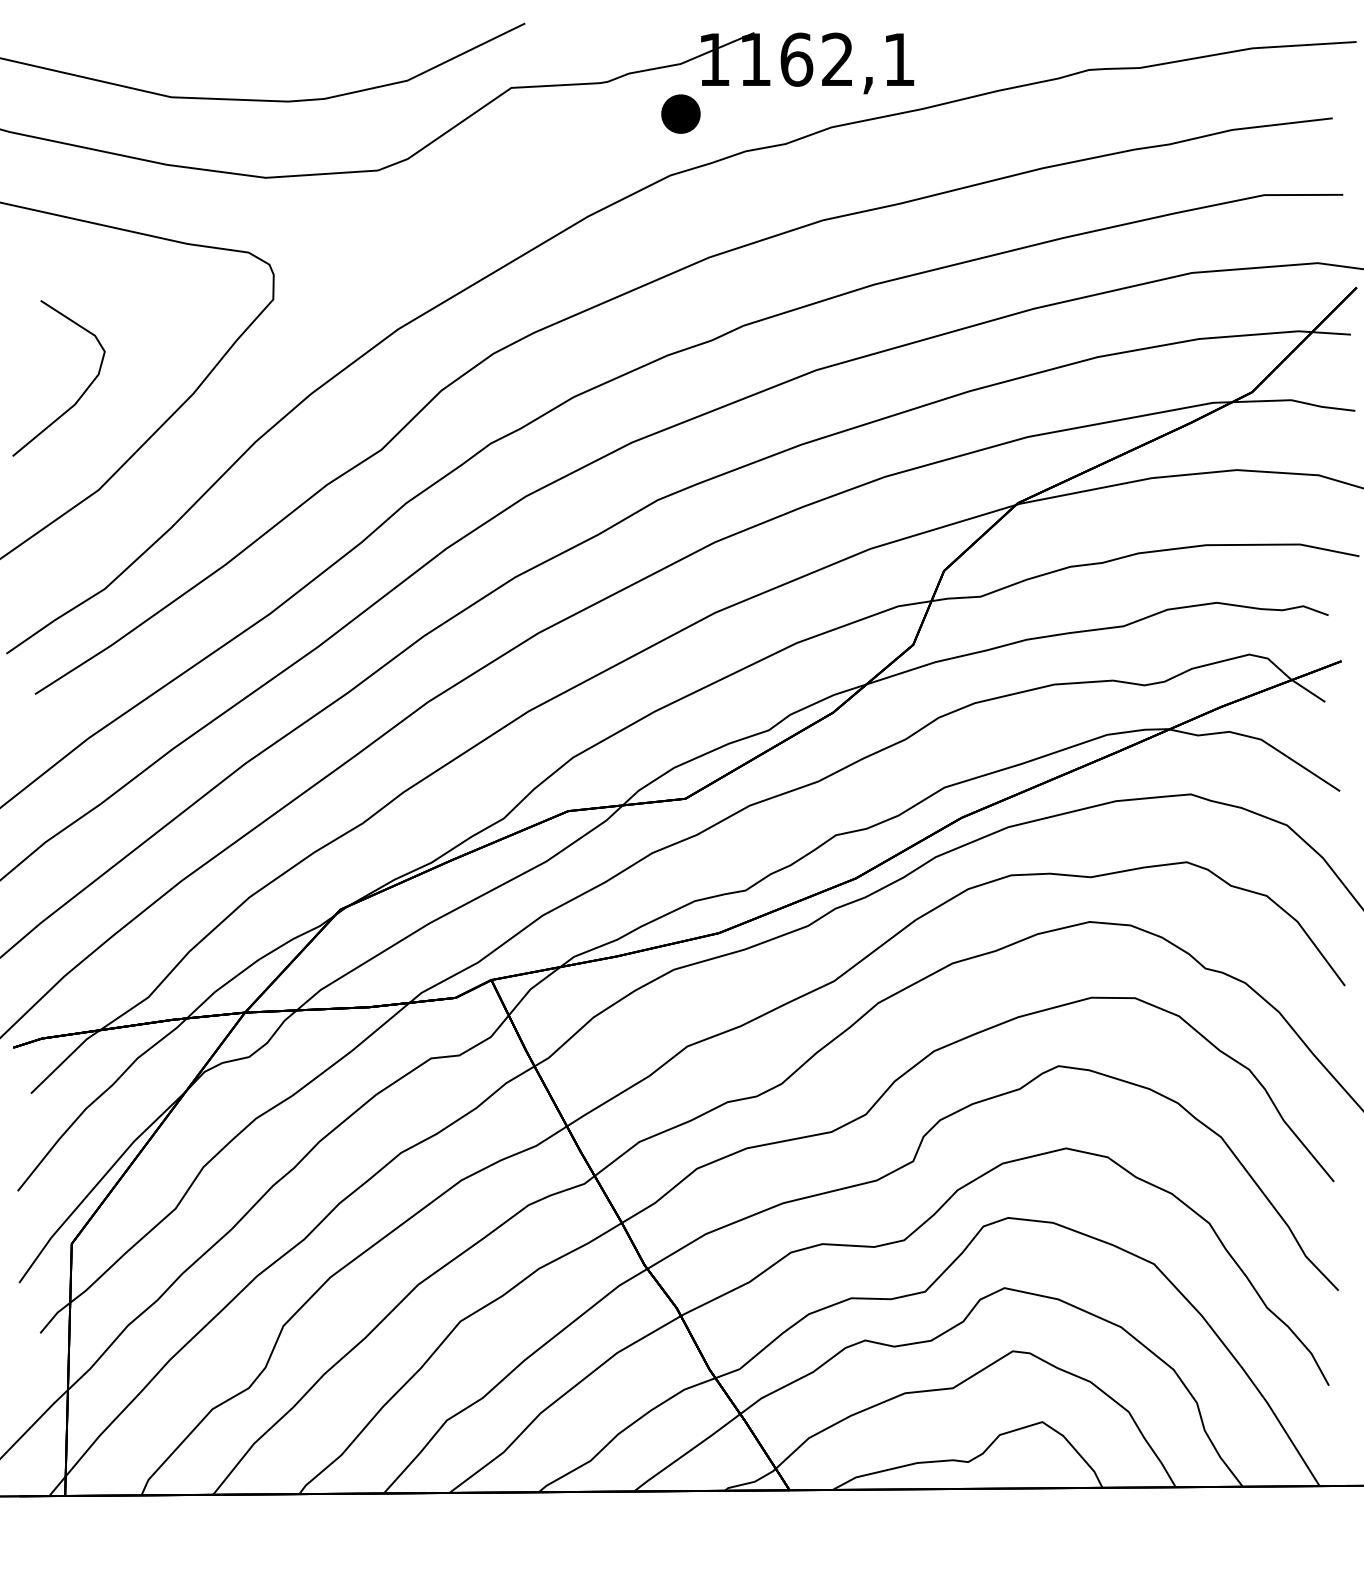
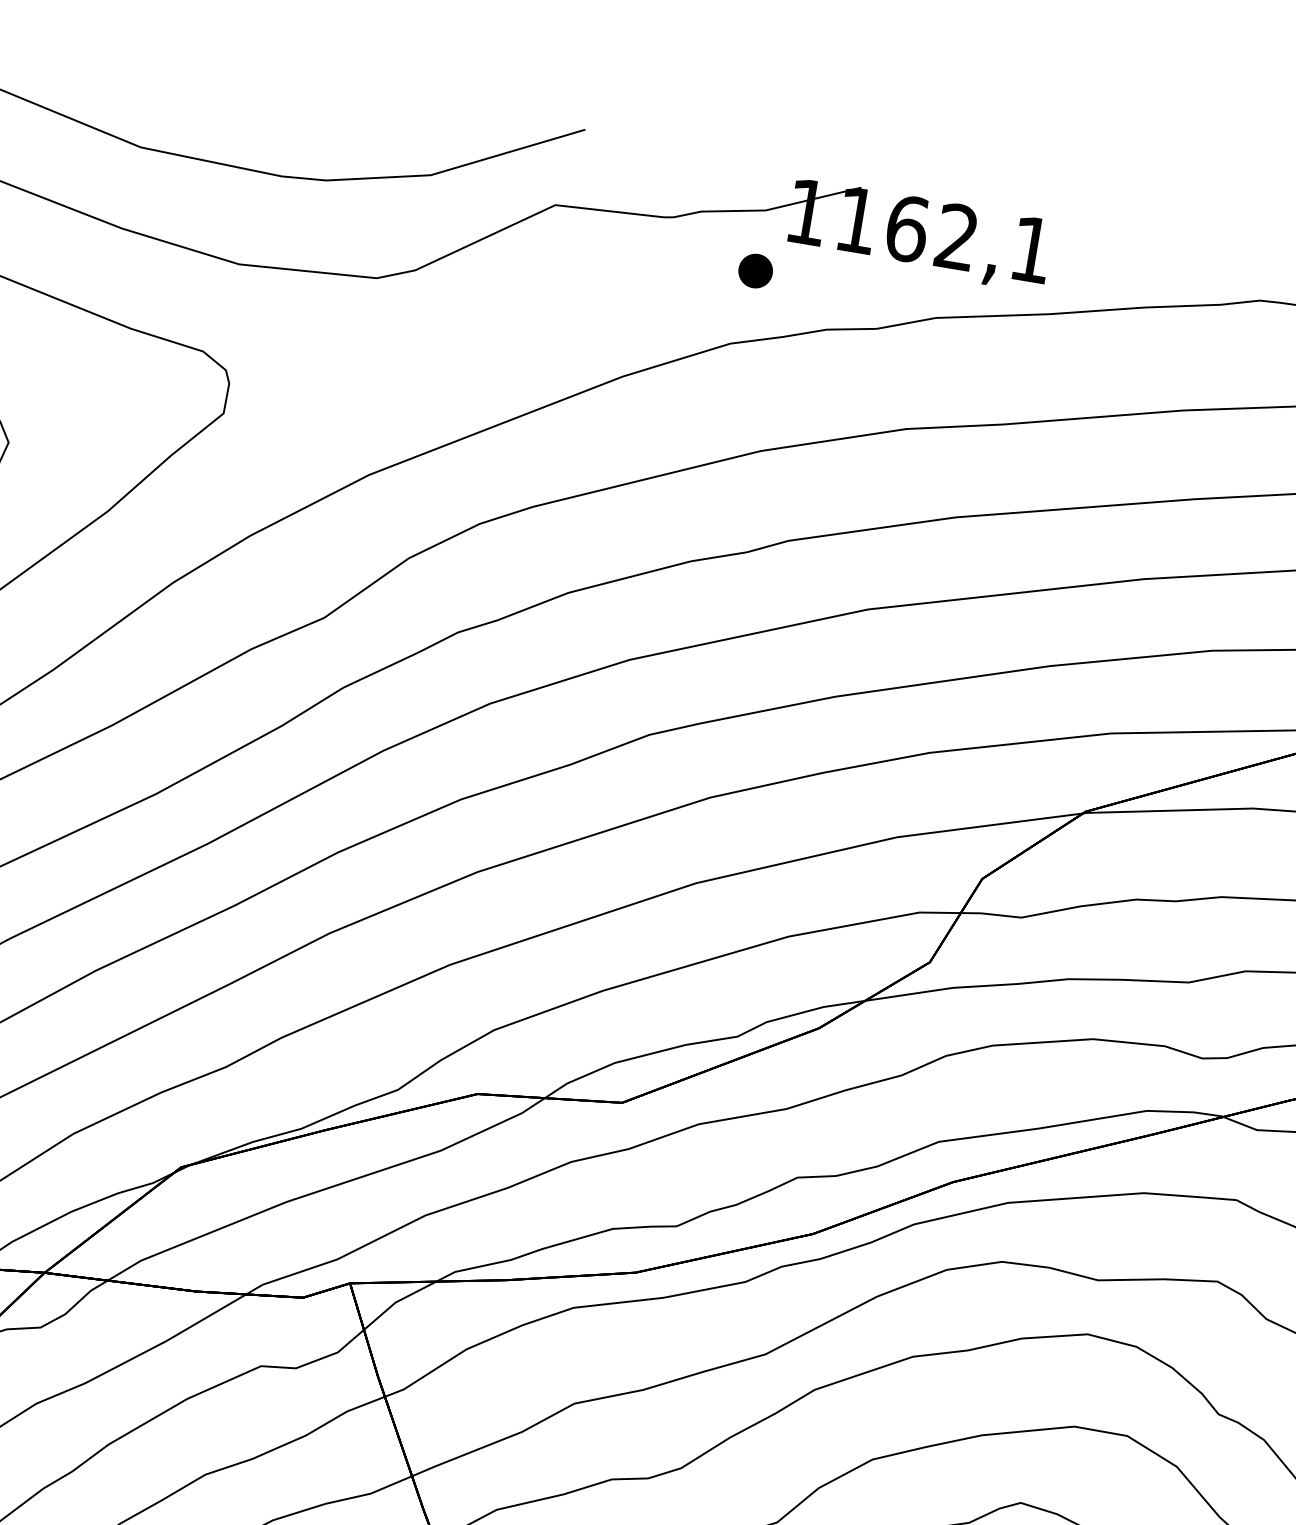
part: (680, 113) -> (755, 270), size x0.71

